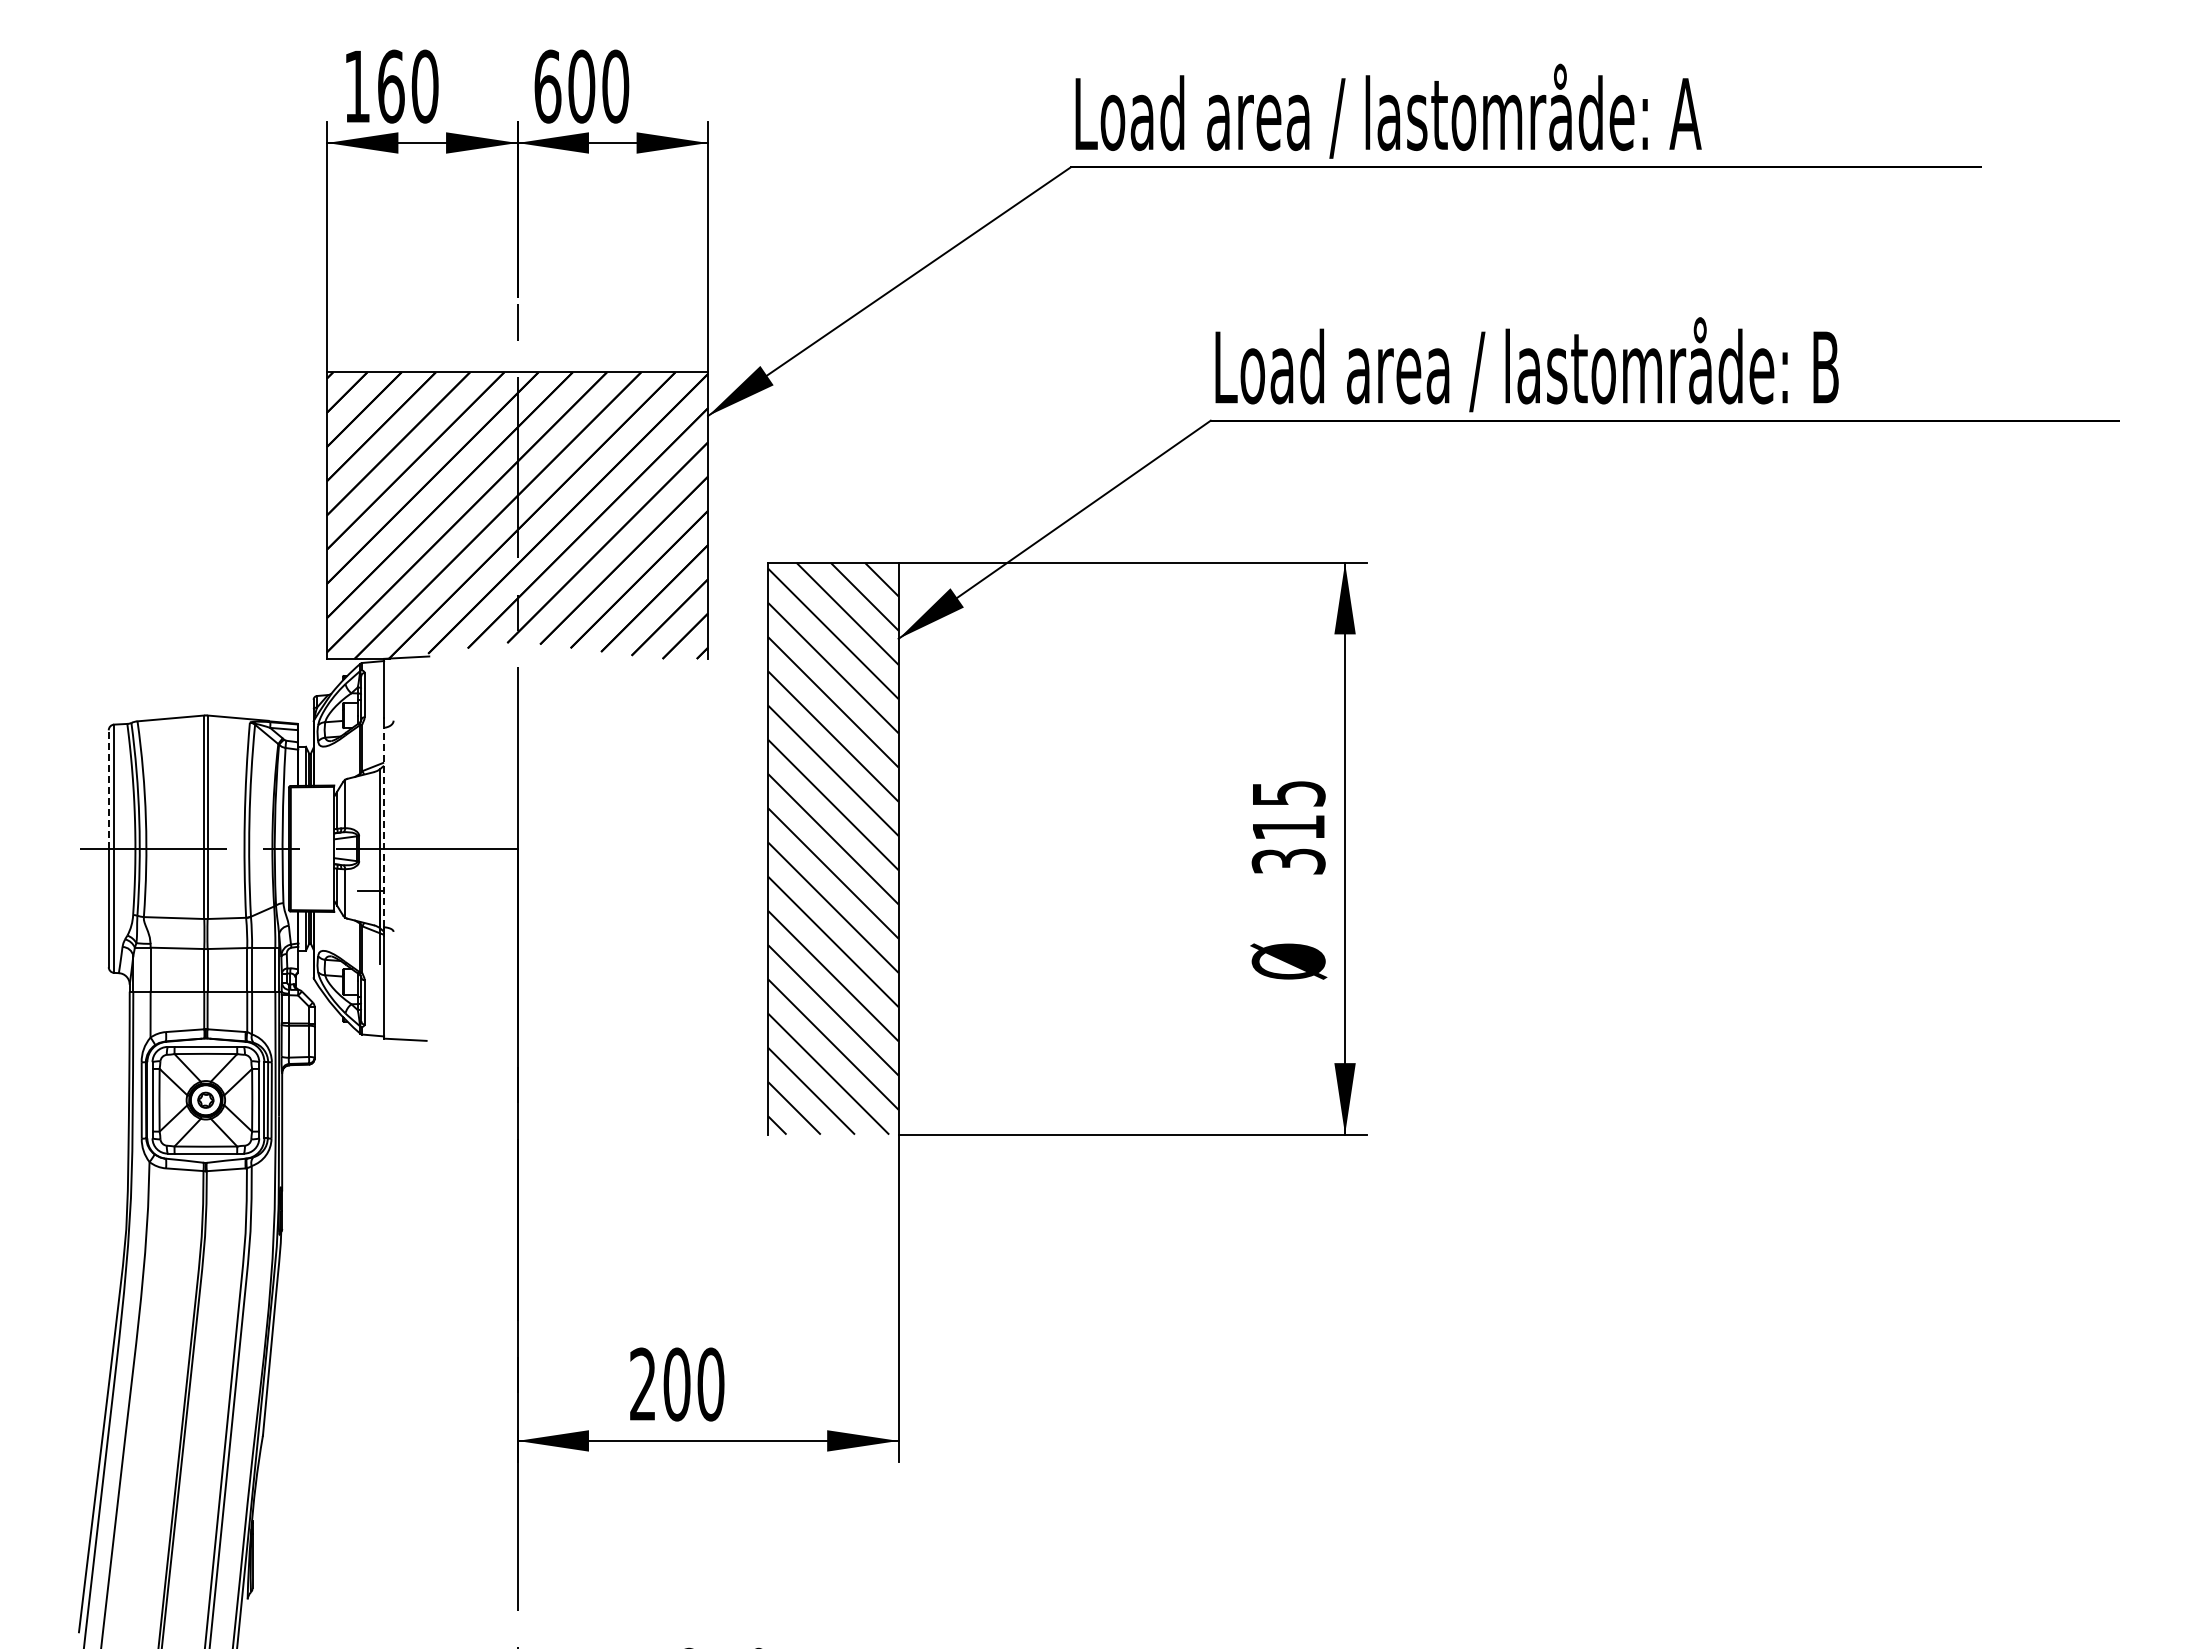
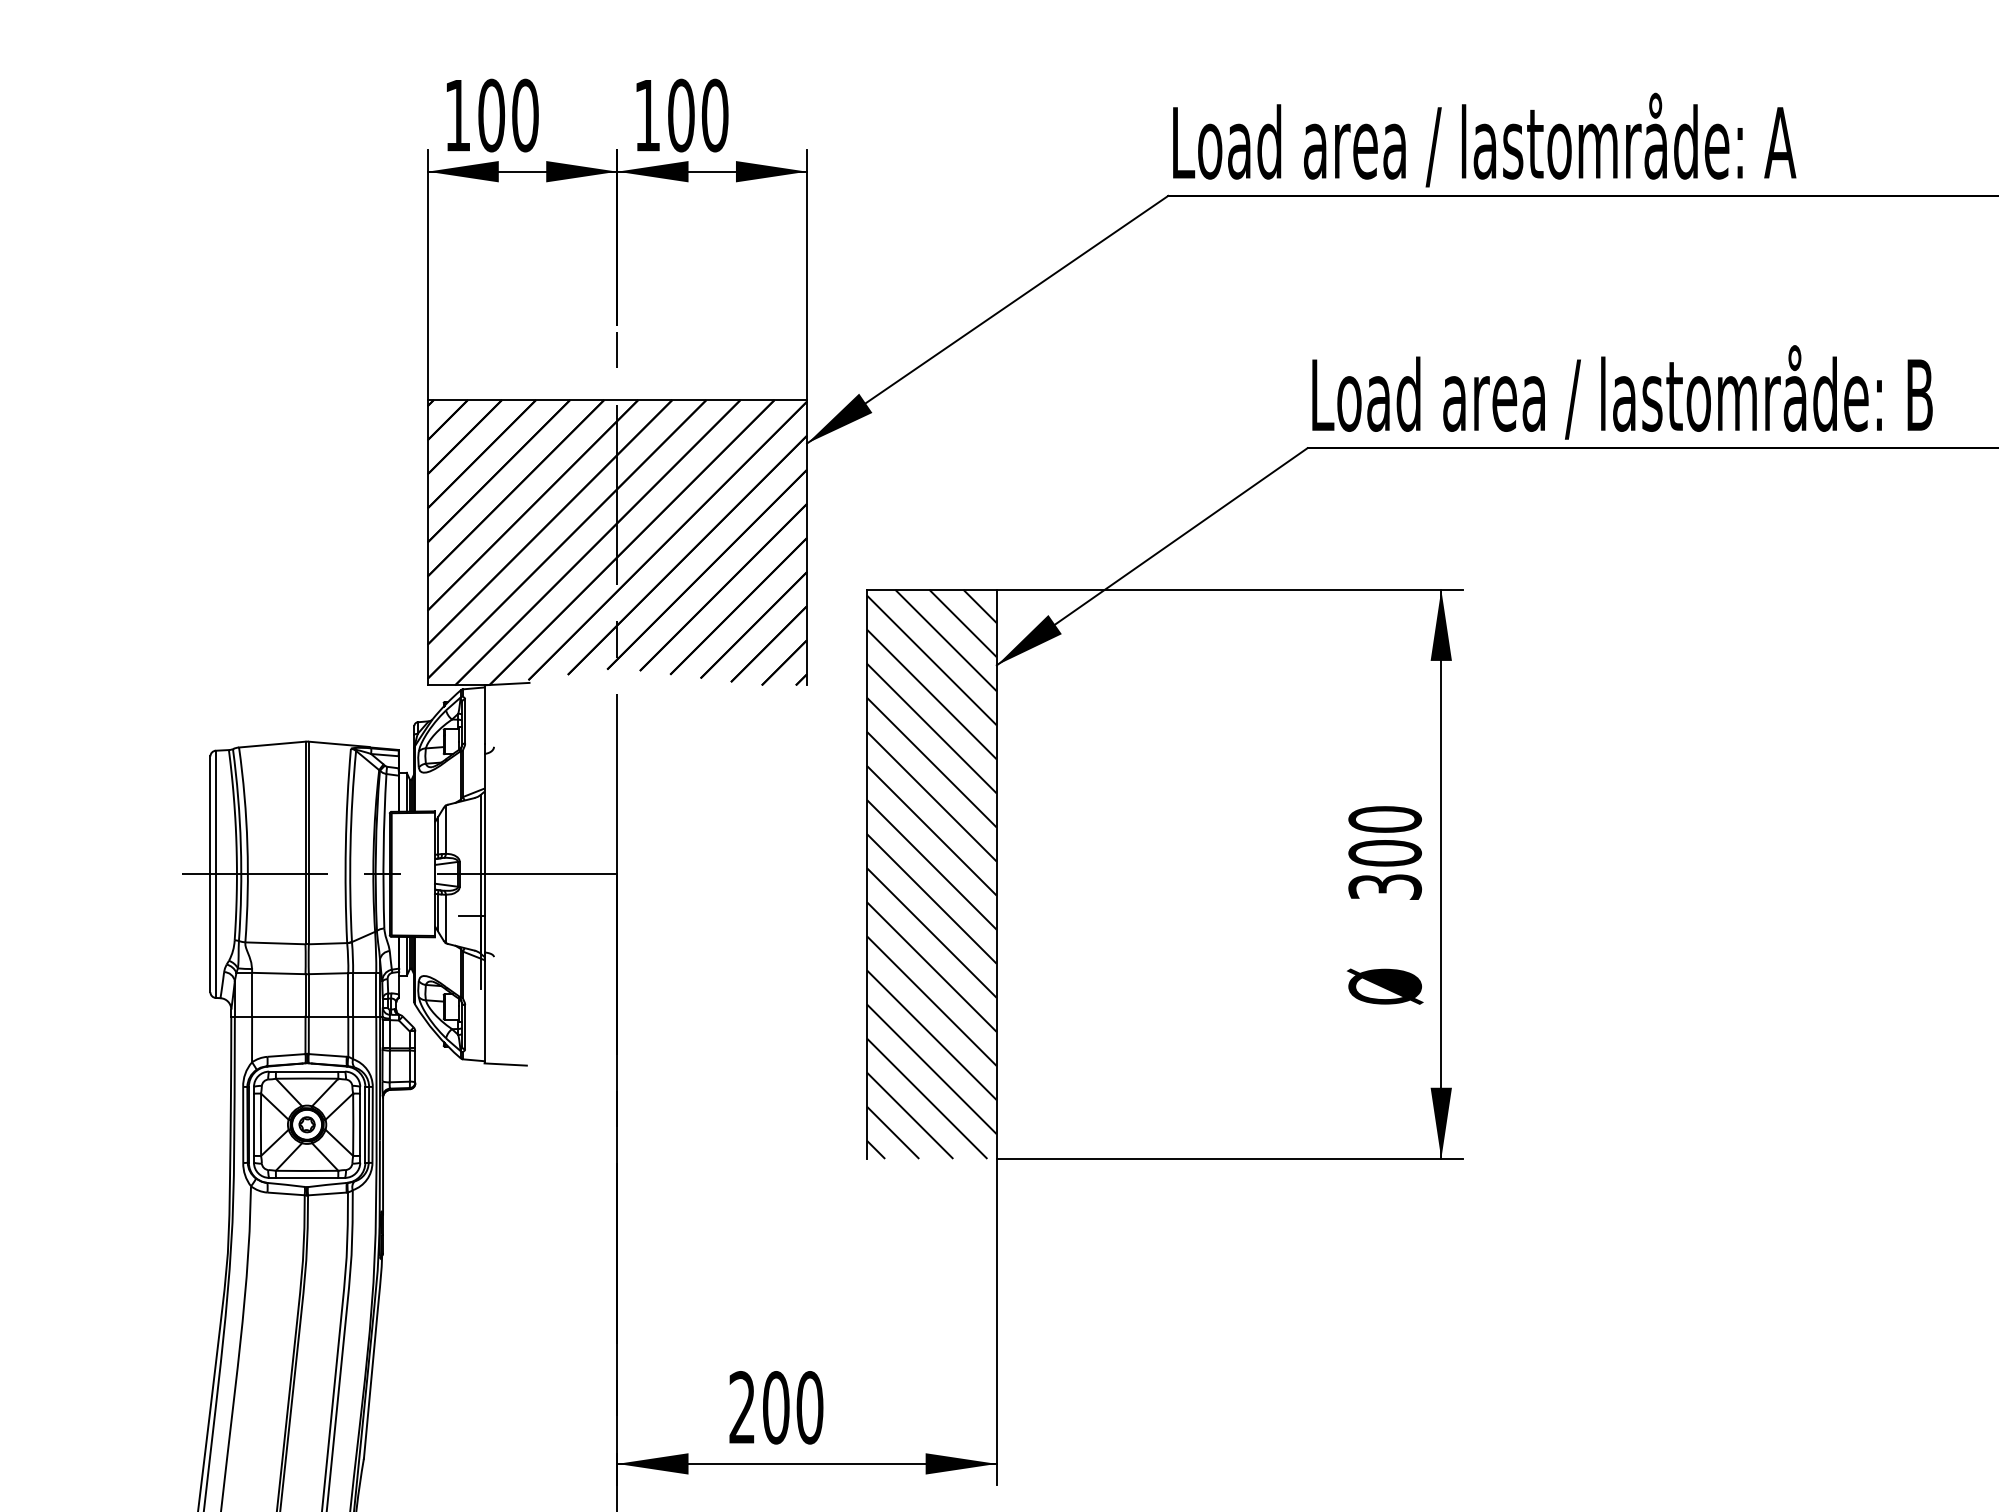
text: (390, 86) -> (490, 115), 160 -> 100
text: (547, 86) -> (647, 115), 600 -> 100
line: (108, 789) -> (210, 815), dashed -> solid
text: (1288, 810) -> (1384, 836), 315 -> 300
line: (384, 827) -> (484, 853), dashed -> solid

